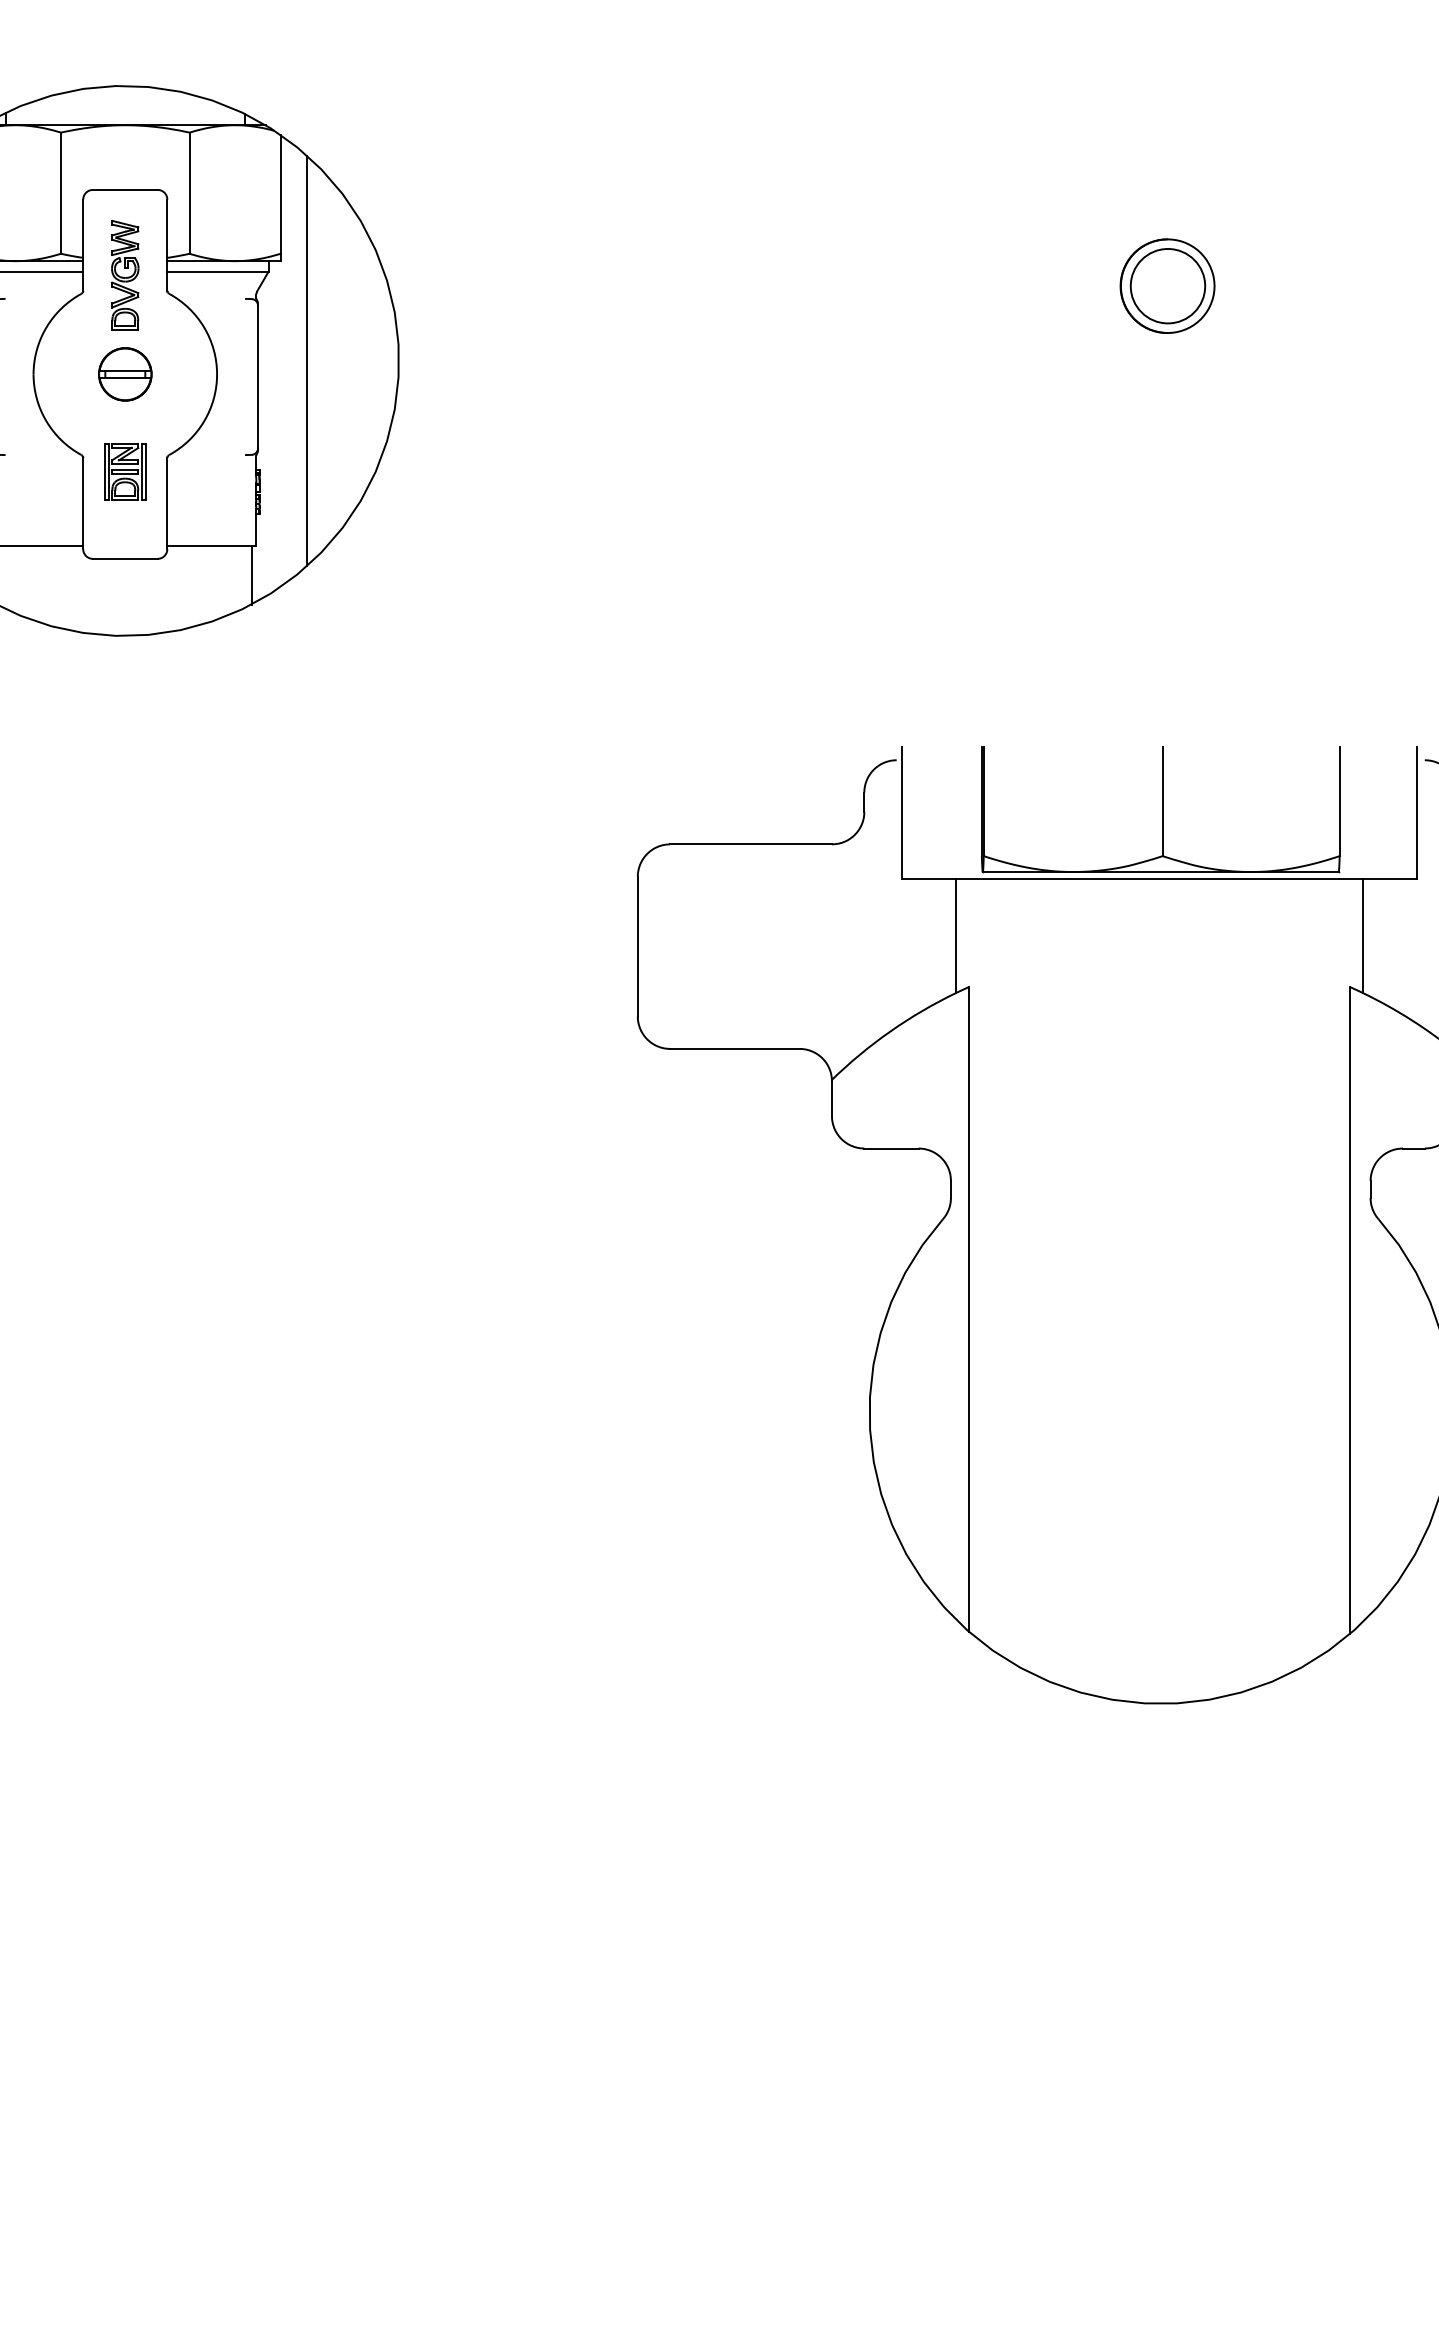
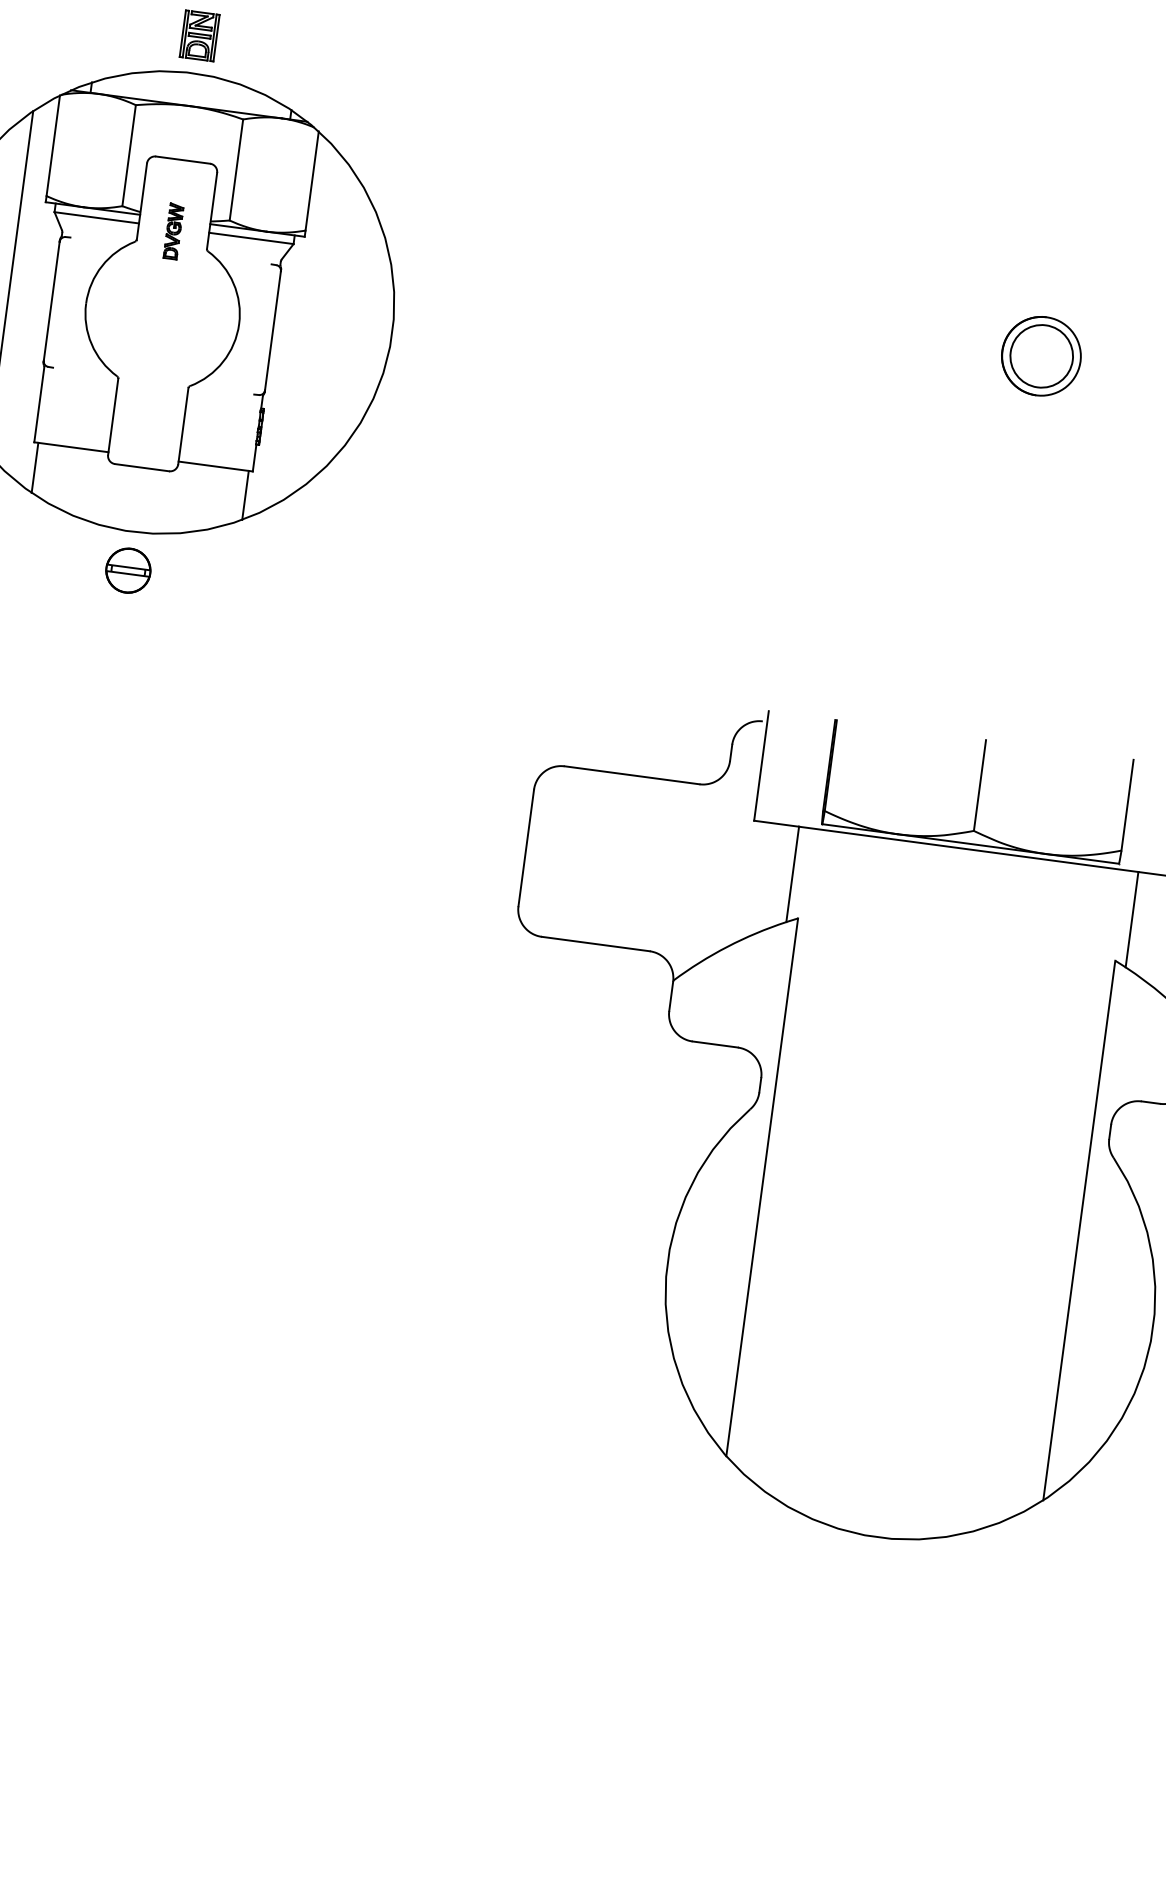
part: (125, 275) -> (173, 231), size x0.6
line: (307, 360) -> (316, 322), removed
part: (125, 374) -> (128, 570), moved
part: (125, 471) -> (199, 35), moved

